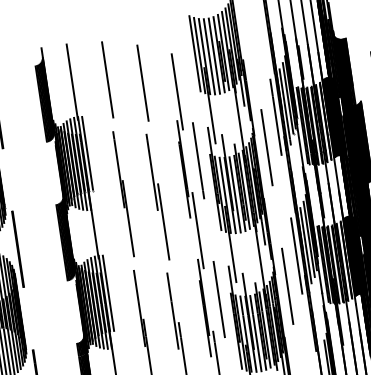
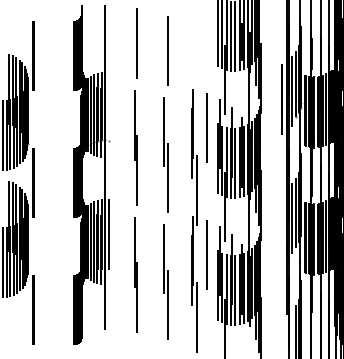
line: (177, 91) -> (197, 63), removed
line: (267, 147) -> (270, 125), removed
line: (87, 153) -> (108, 106), removed
line: (296, 256) -> (282, 226), removed
line: (288, 286) -> (270, 252), removed

